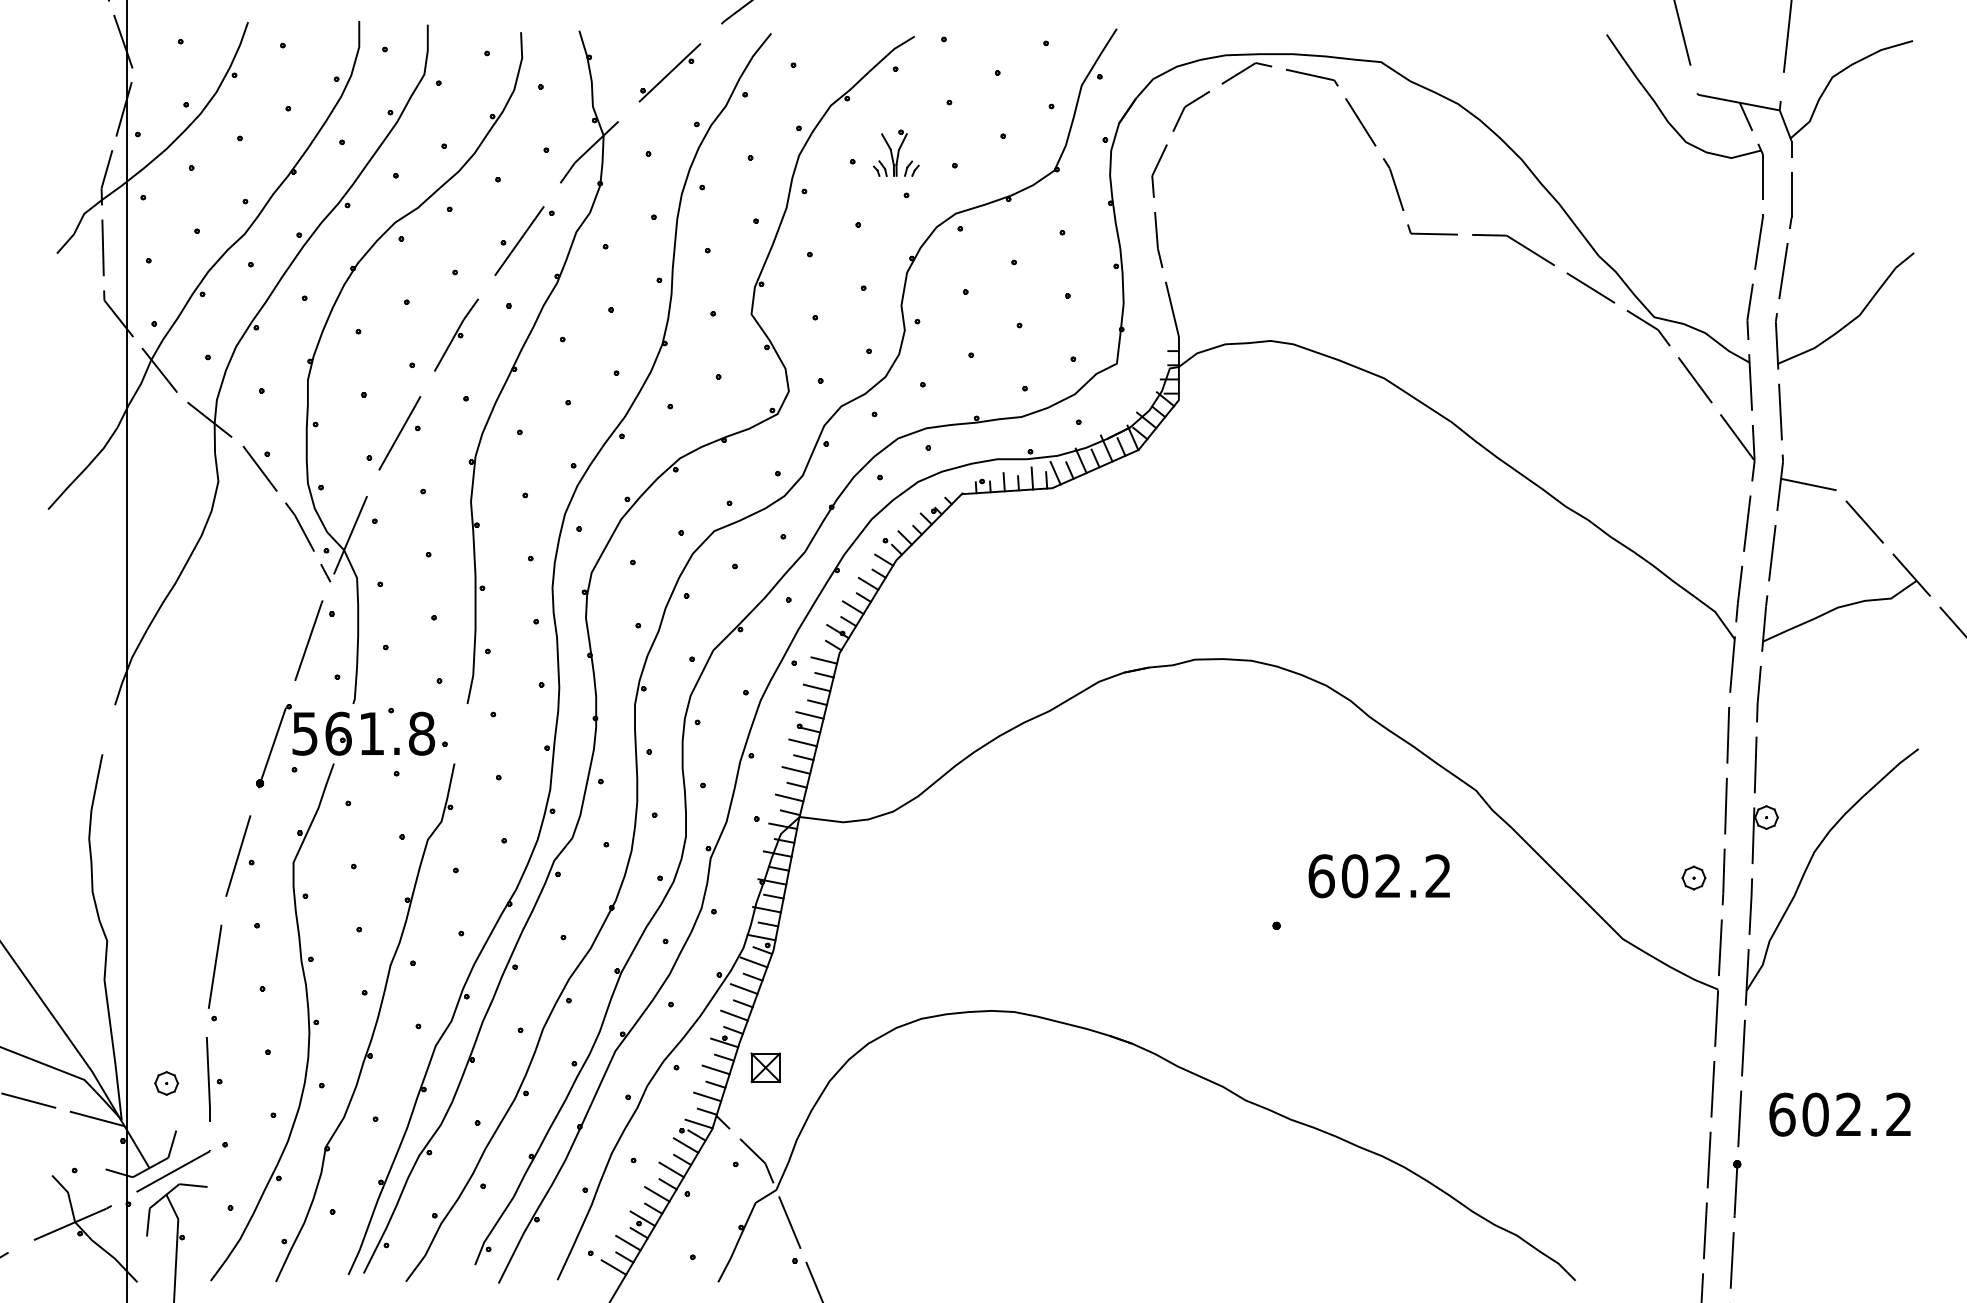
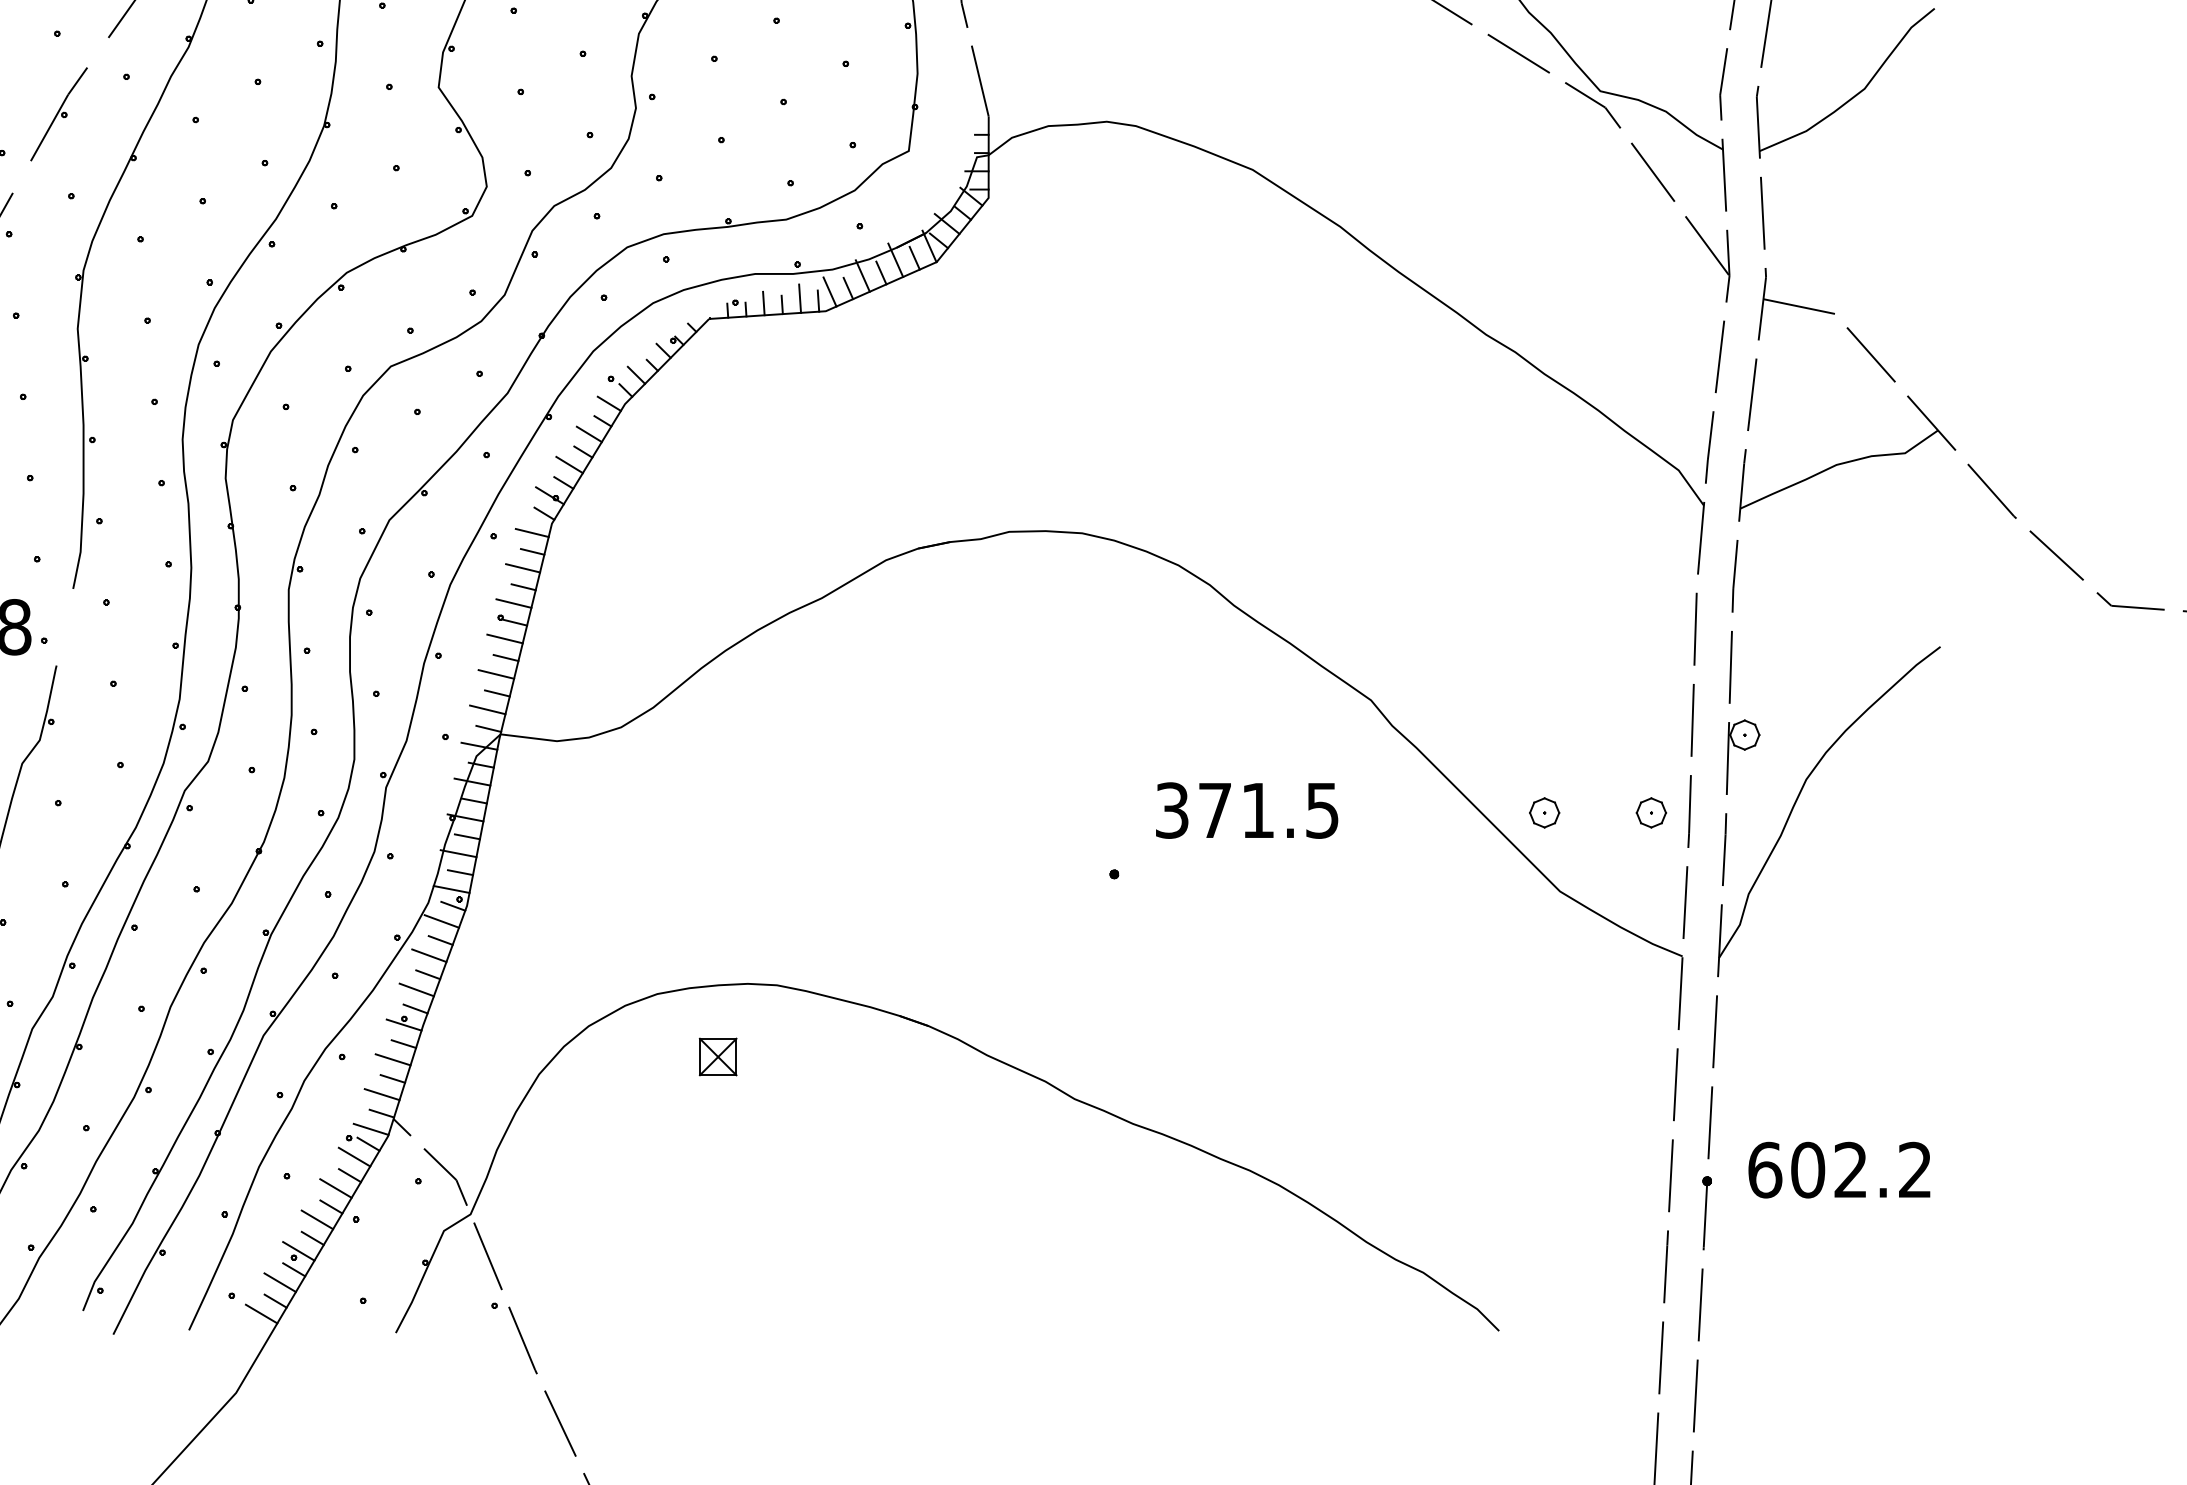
text: (1379, 876) -> (1246, 810), 602.2 -> 371.5
part: (1610, 877) -> (1544, 812), added
part: (765, 1067) -> (717, 1056), moved
text: (1839, 1114) -> (1838, 1169), moved

